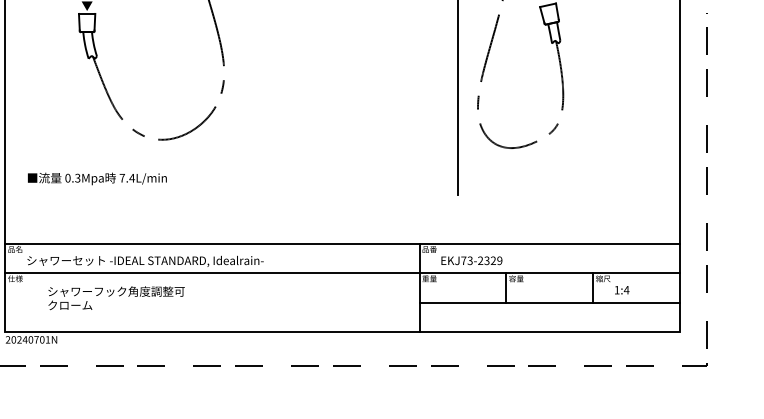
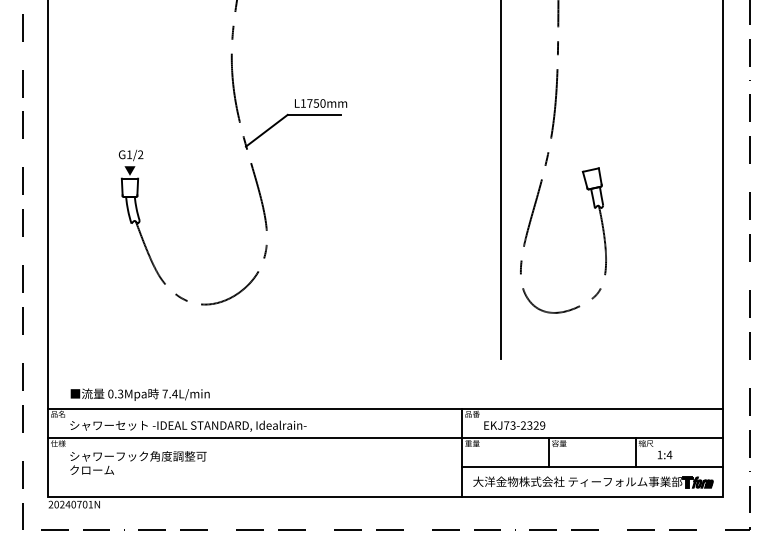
text: (96, 178) -> (139, 394), moved
text: (116, 297) -> (138, 462), moved
part: (550, 317) -> (593, 482), added

